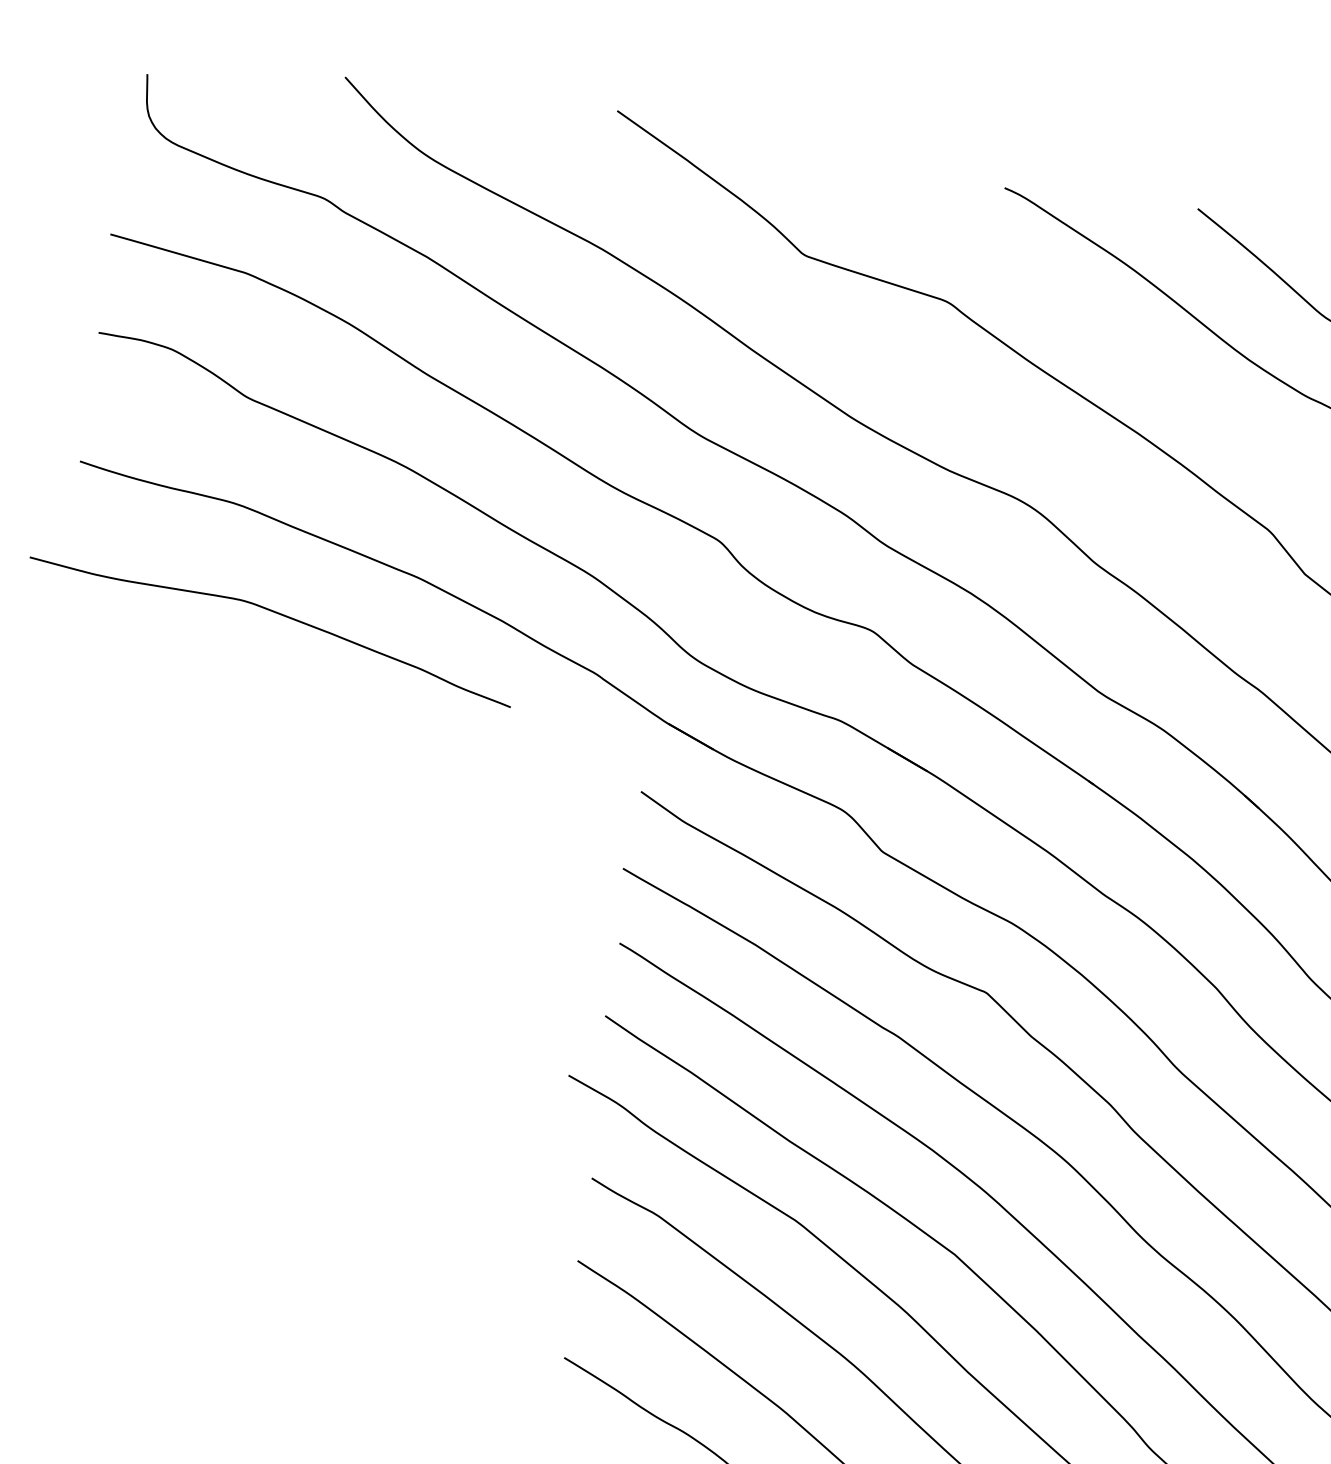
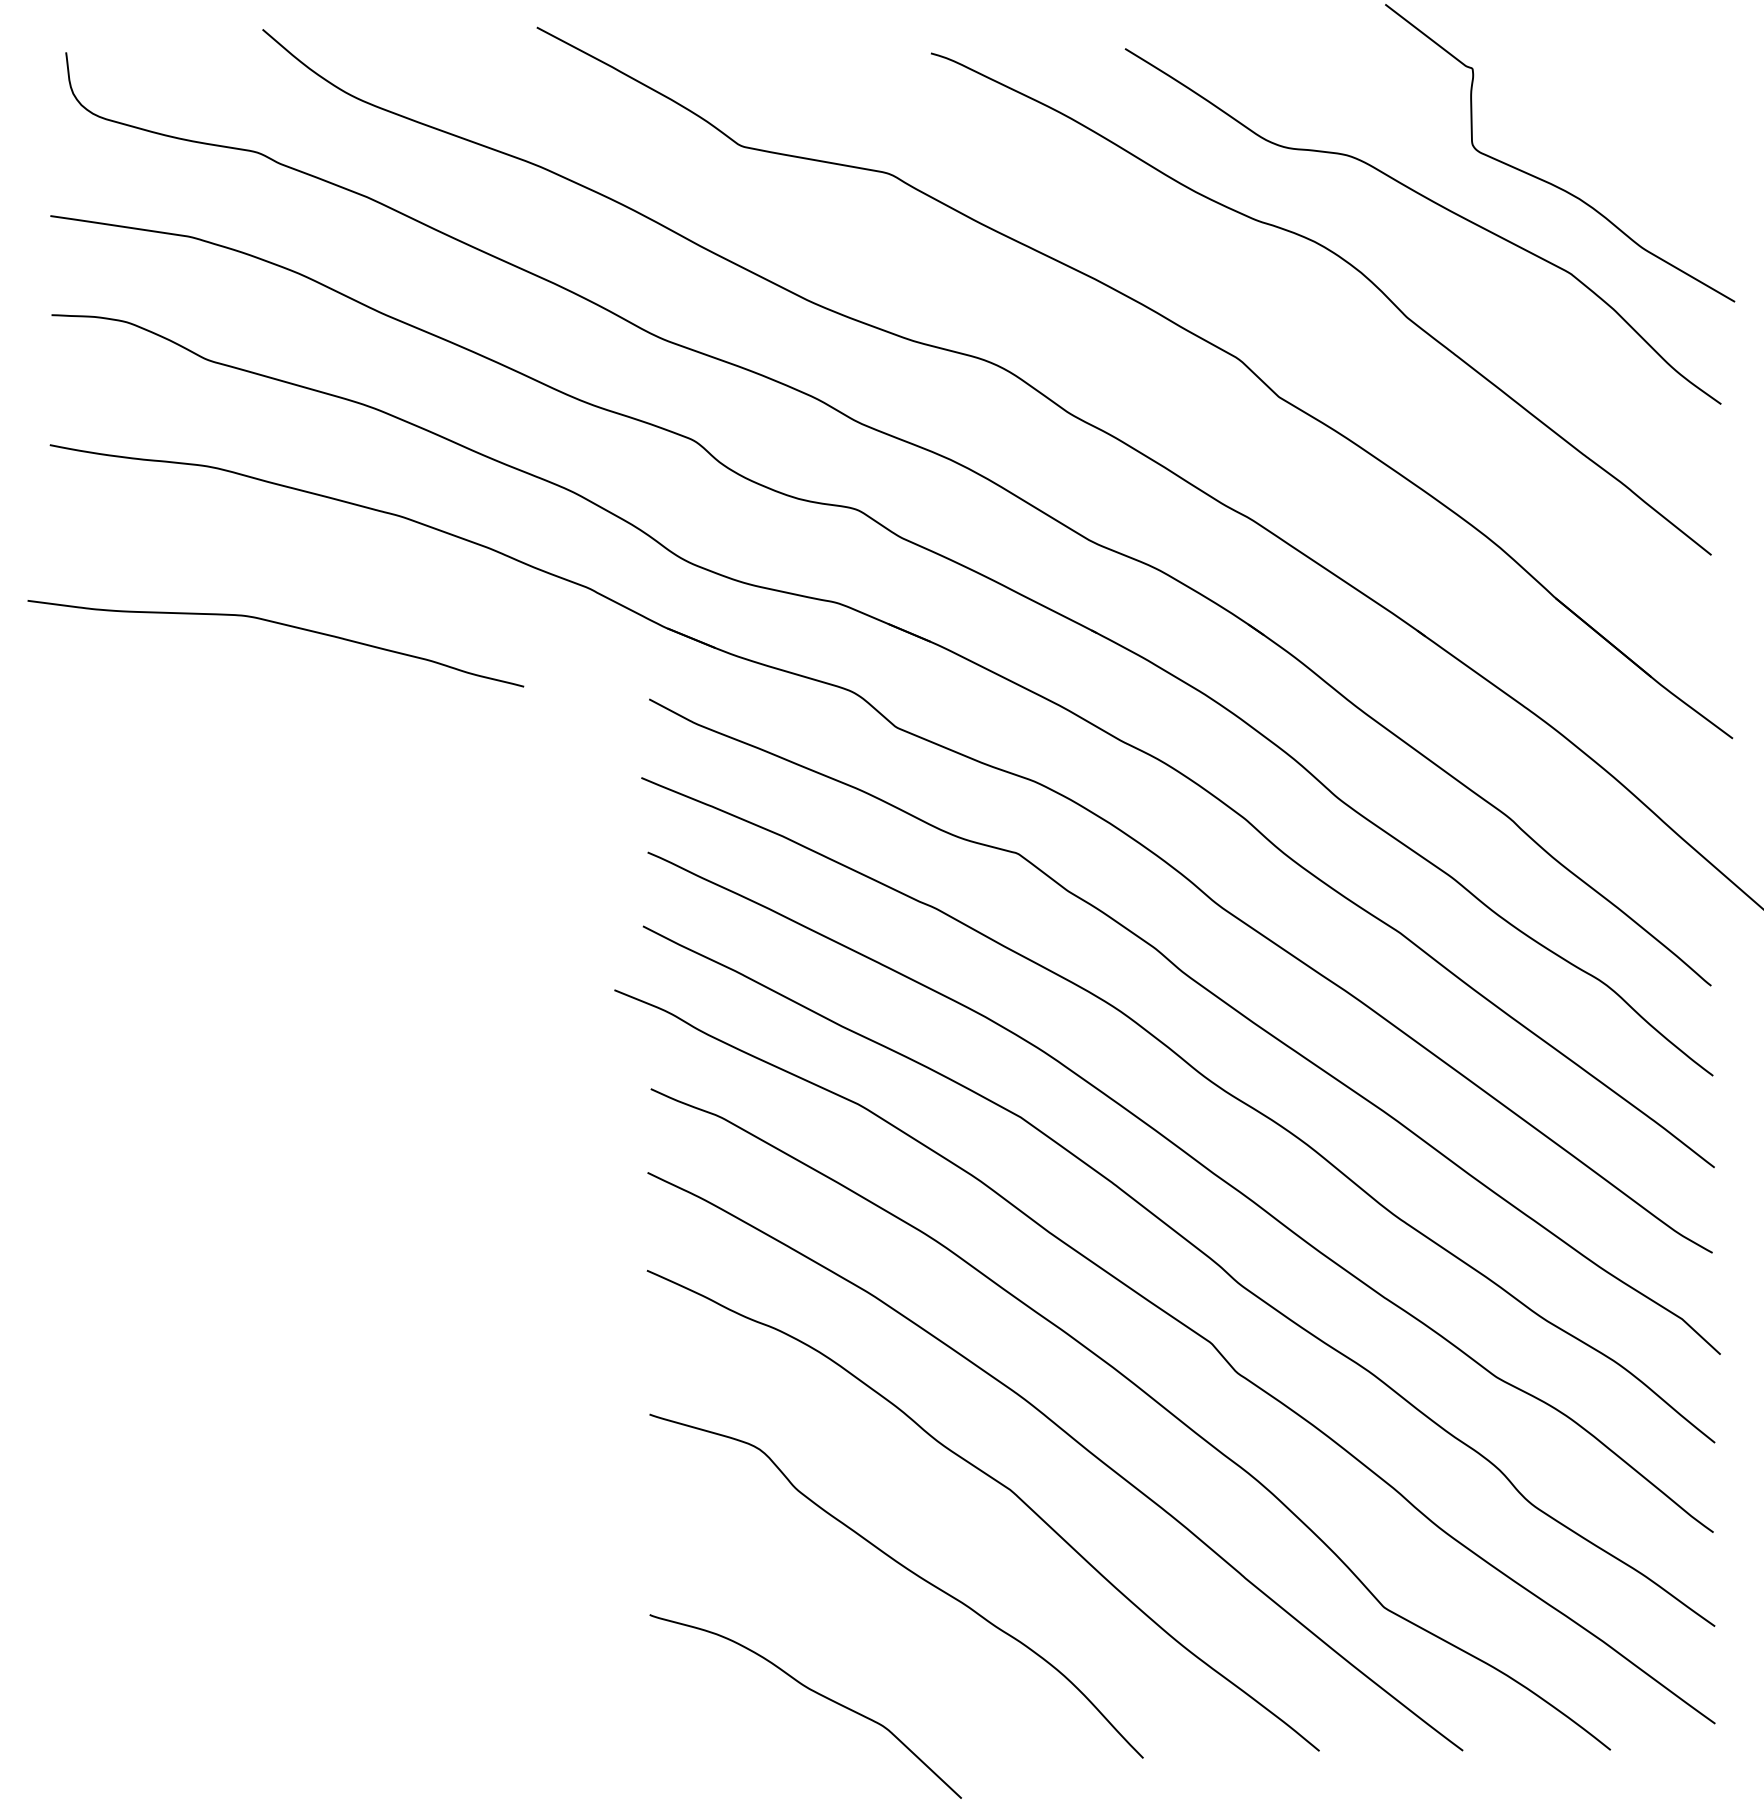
curve: (275, 613) -> (278, 624), moved

